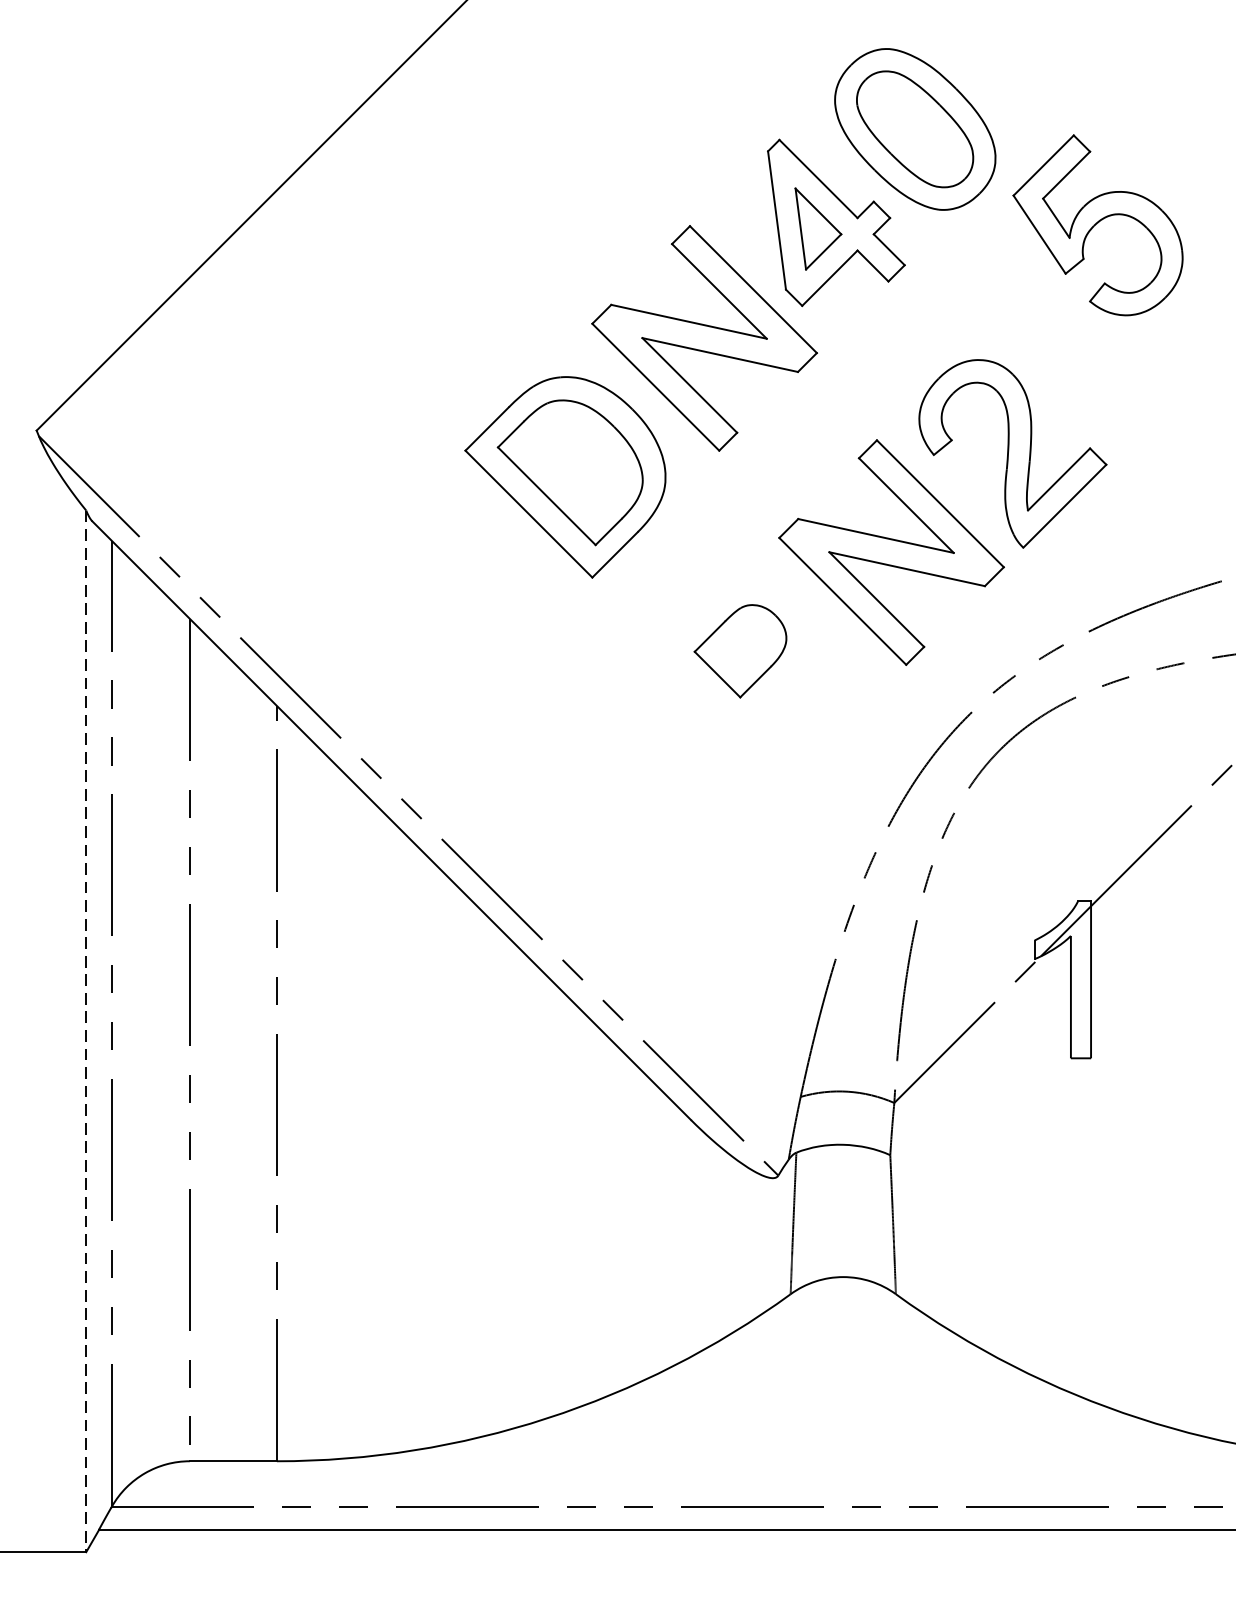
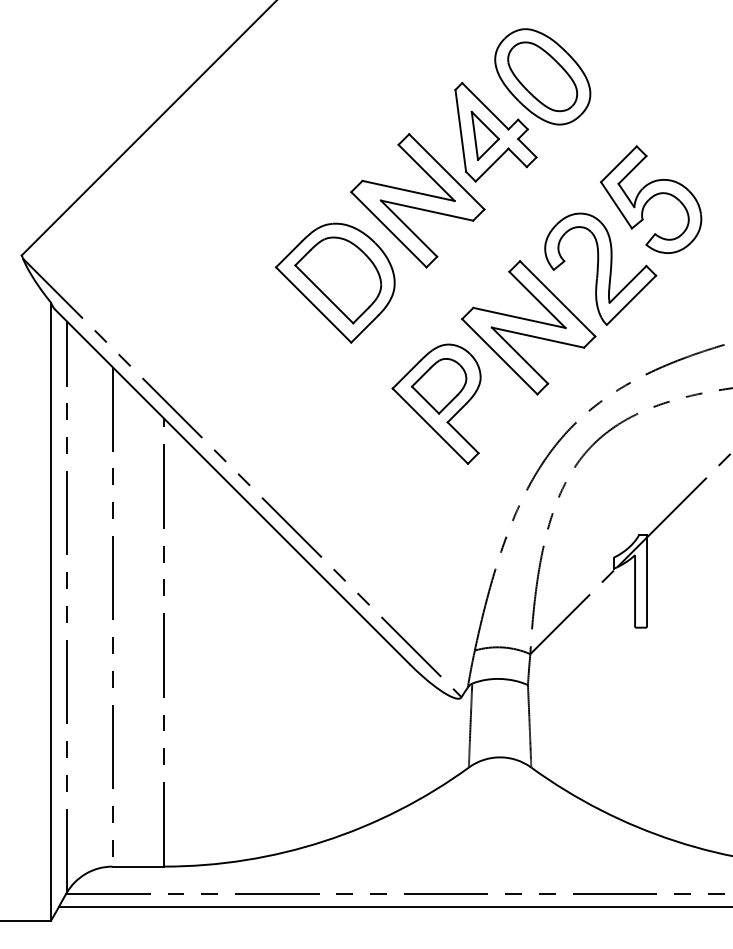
part: (1098, 224) -> (651, 199), moved
part: (736, 680) -> (436, 403), added
line: (86, 1031) -> (51, 611), dashed -> solid

